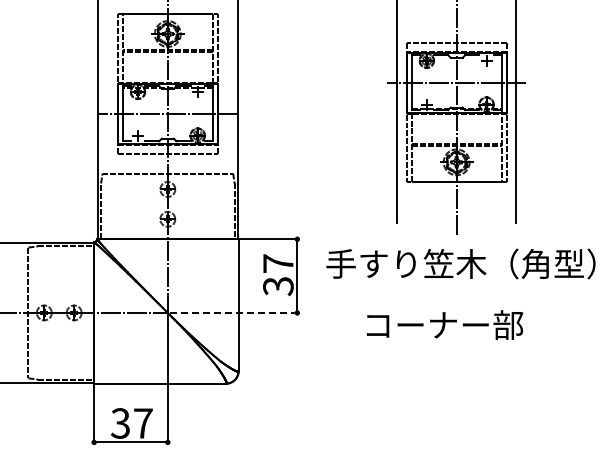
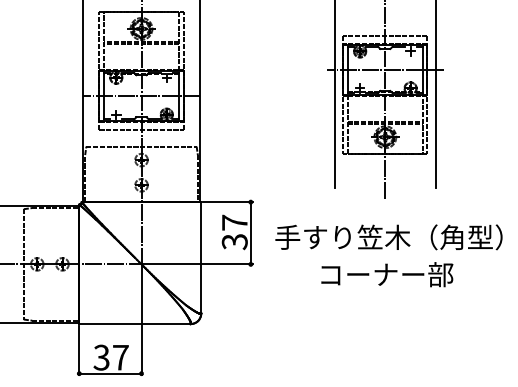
text: (460, 263) -> (388, 236), moved
line: (234, 312) -> (197, 263), dashed -> solid
text: (444, 324) -> (386, 274), moved

